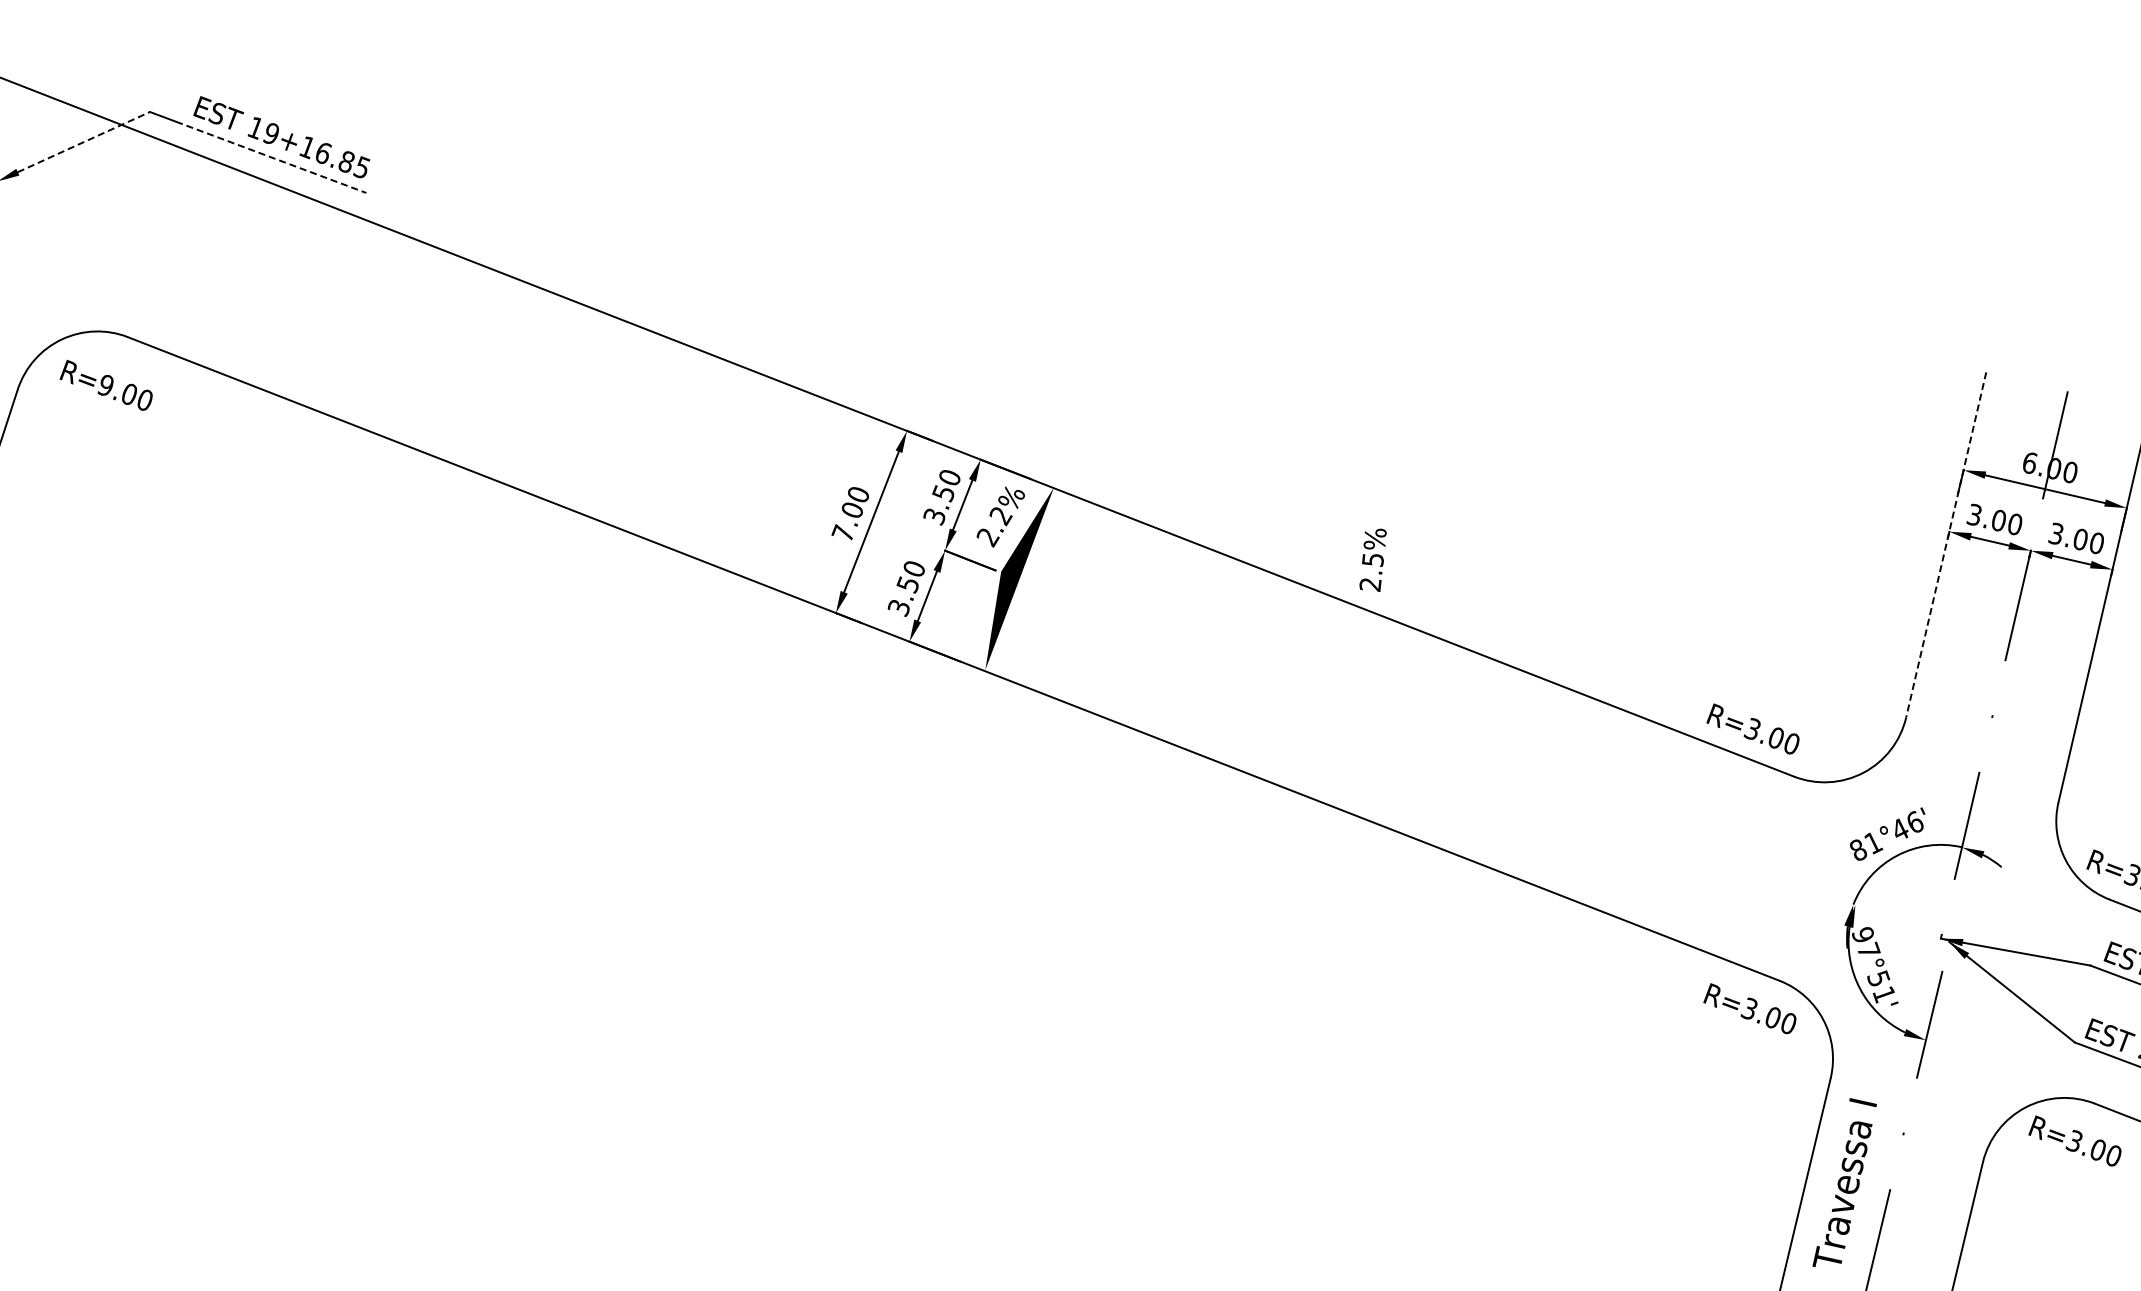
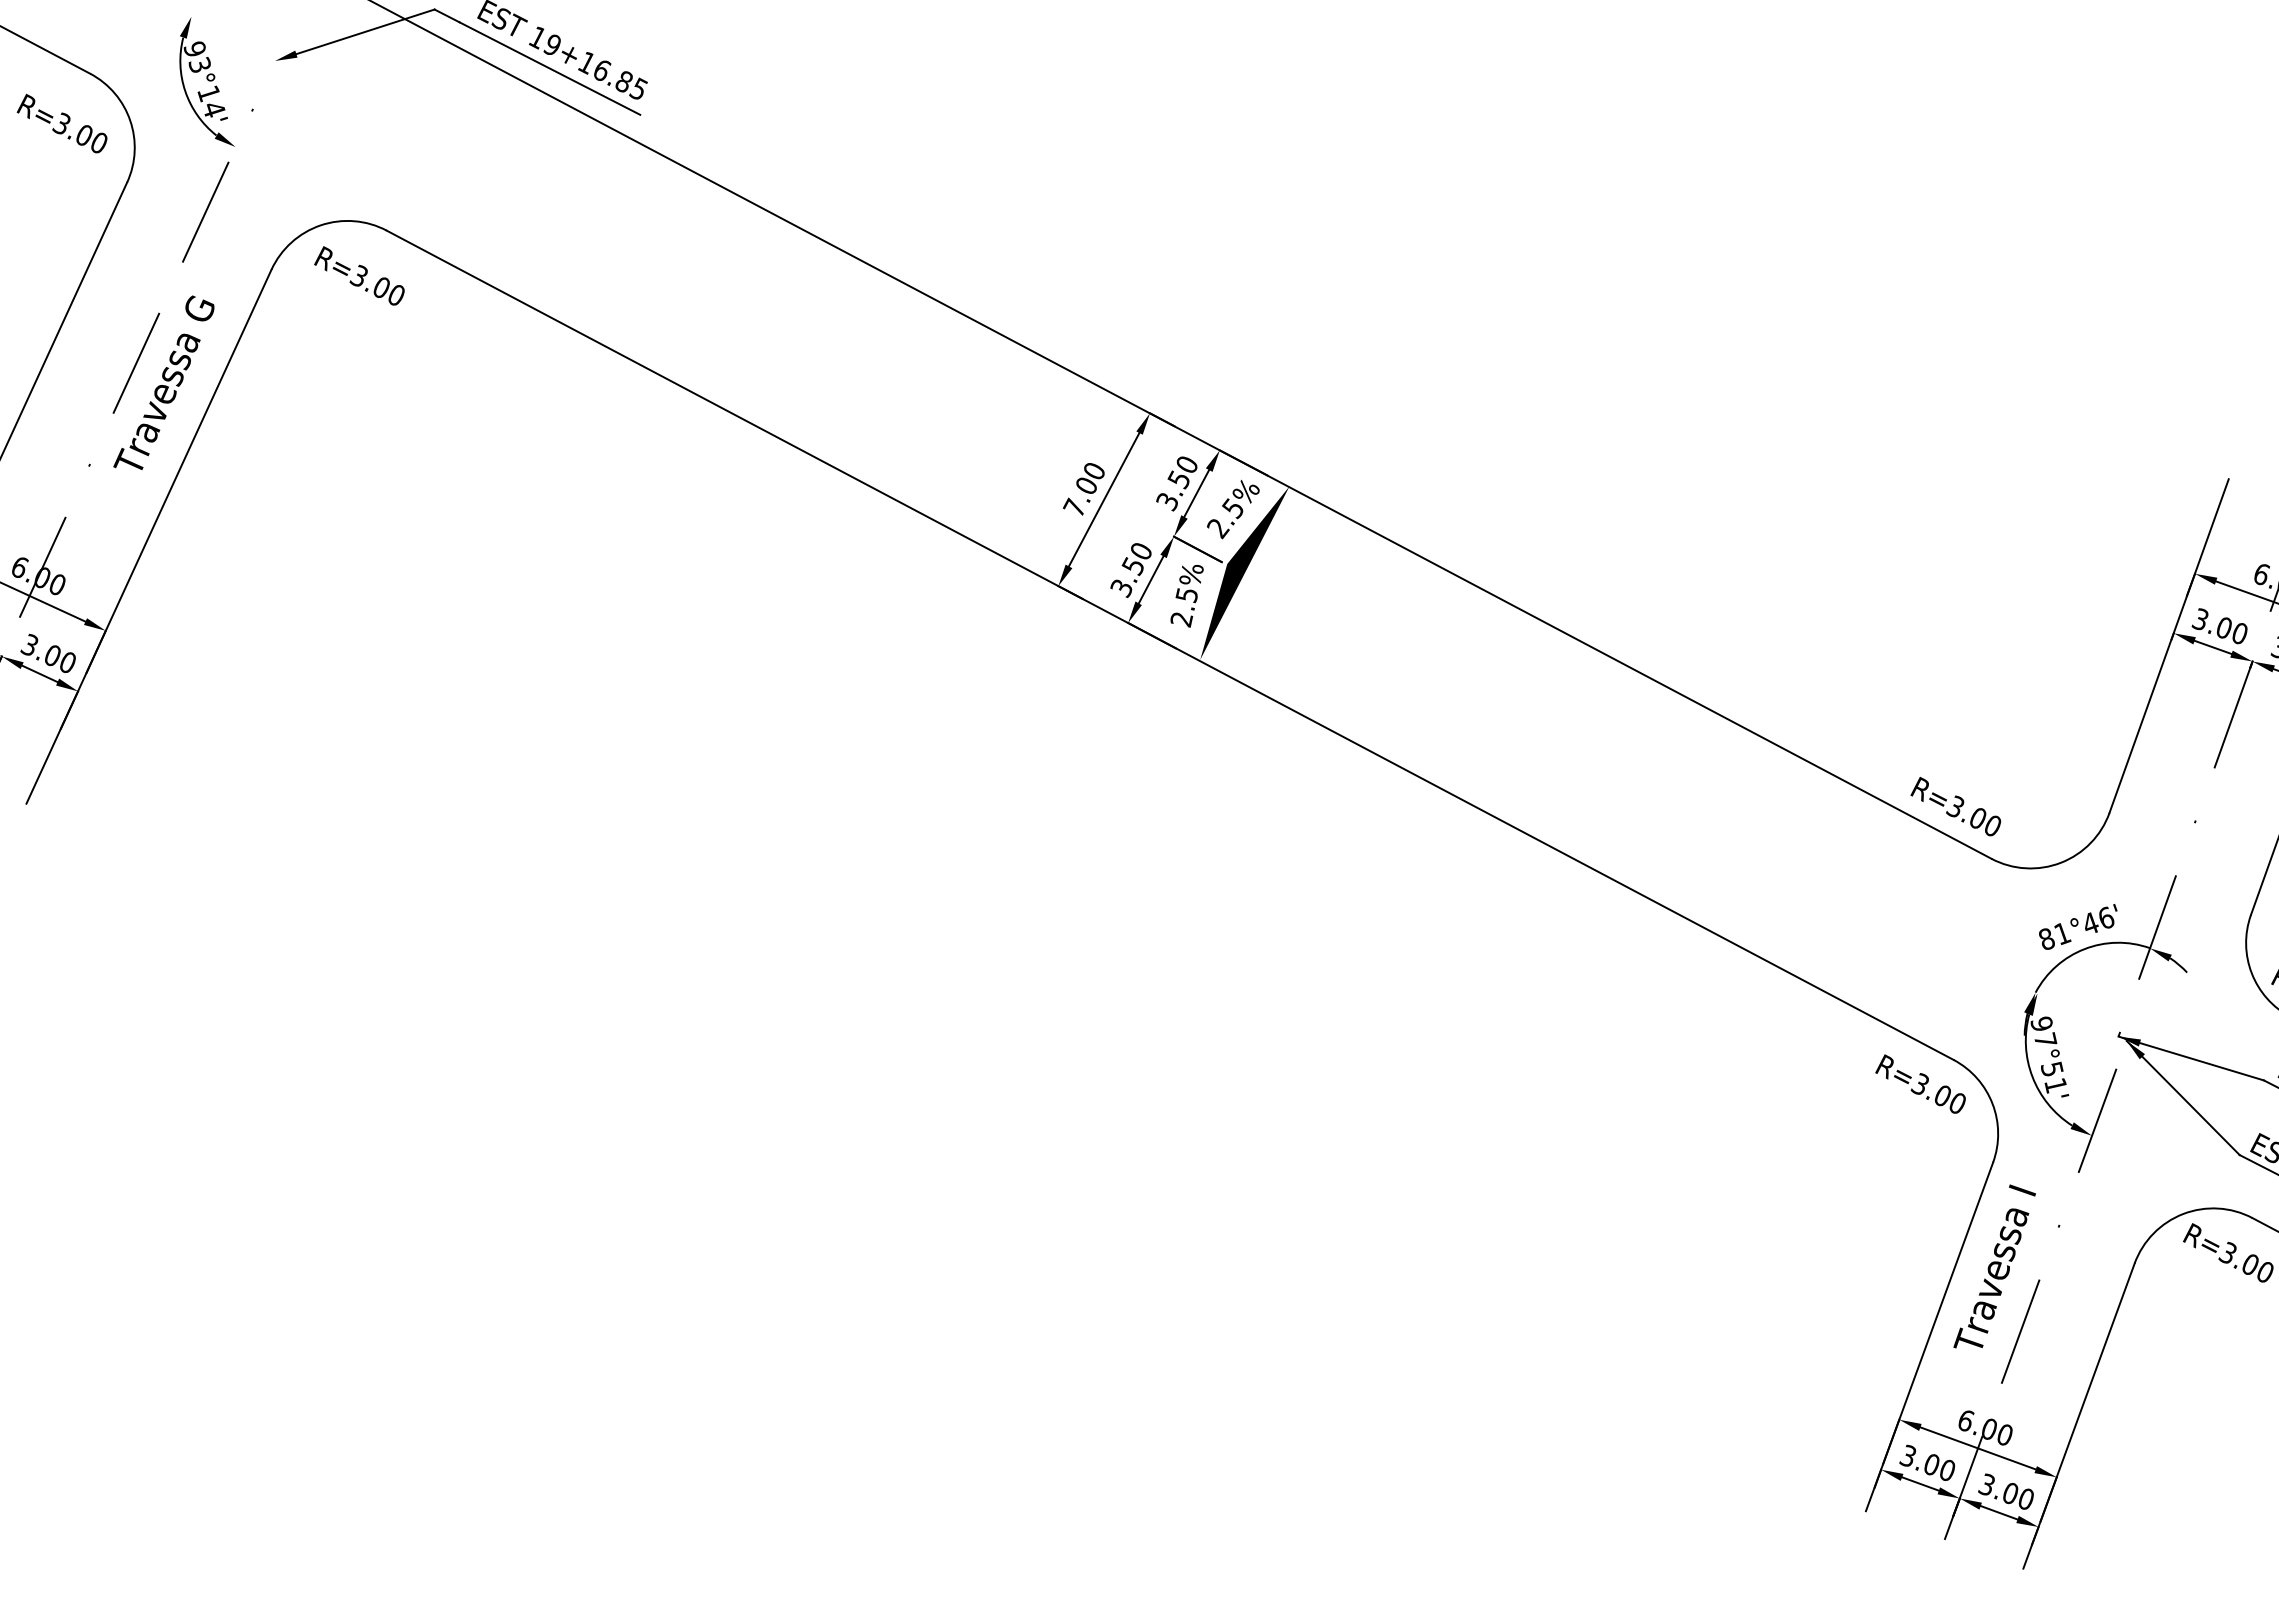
line: (83, 141) -> (365, 31), dashed -> solid
line: (270, 157) -> (549, 68), dashed -> solid
text: (104, 384) -> (358, 275), R=9.00 -> R=3.00
text: (1000, 515) -> (1233, 508), 2.2% -> 2.5%
line: (1945, 545) -> (2168, 646), dashed -> solid
text: (1372, 560) -> (1186, 595), moved

